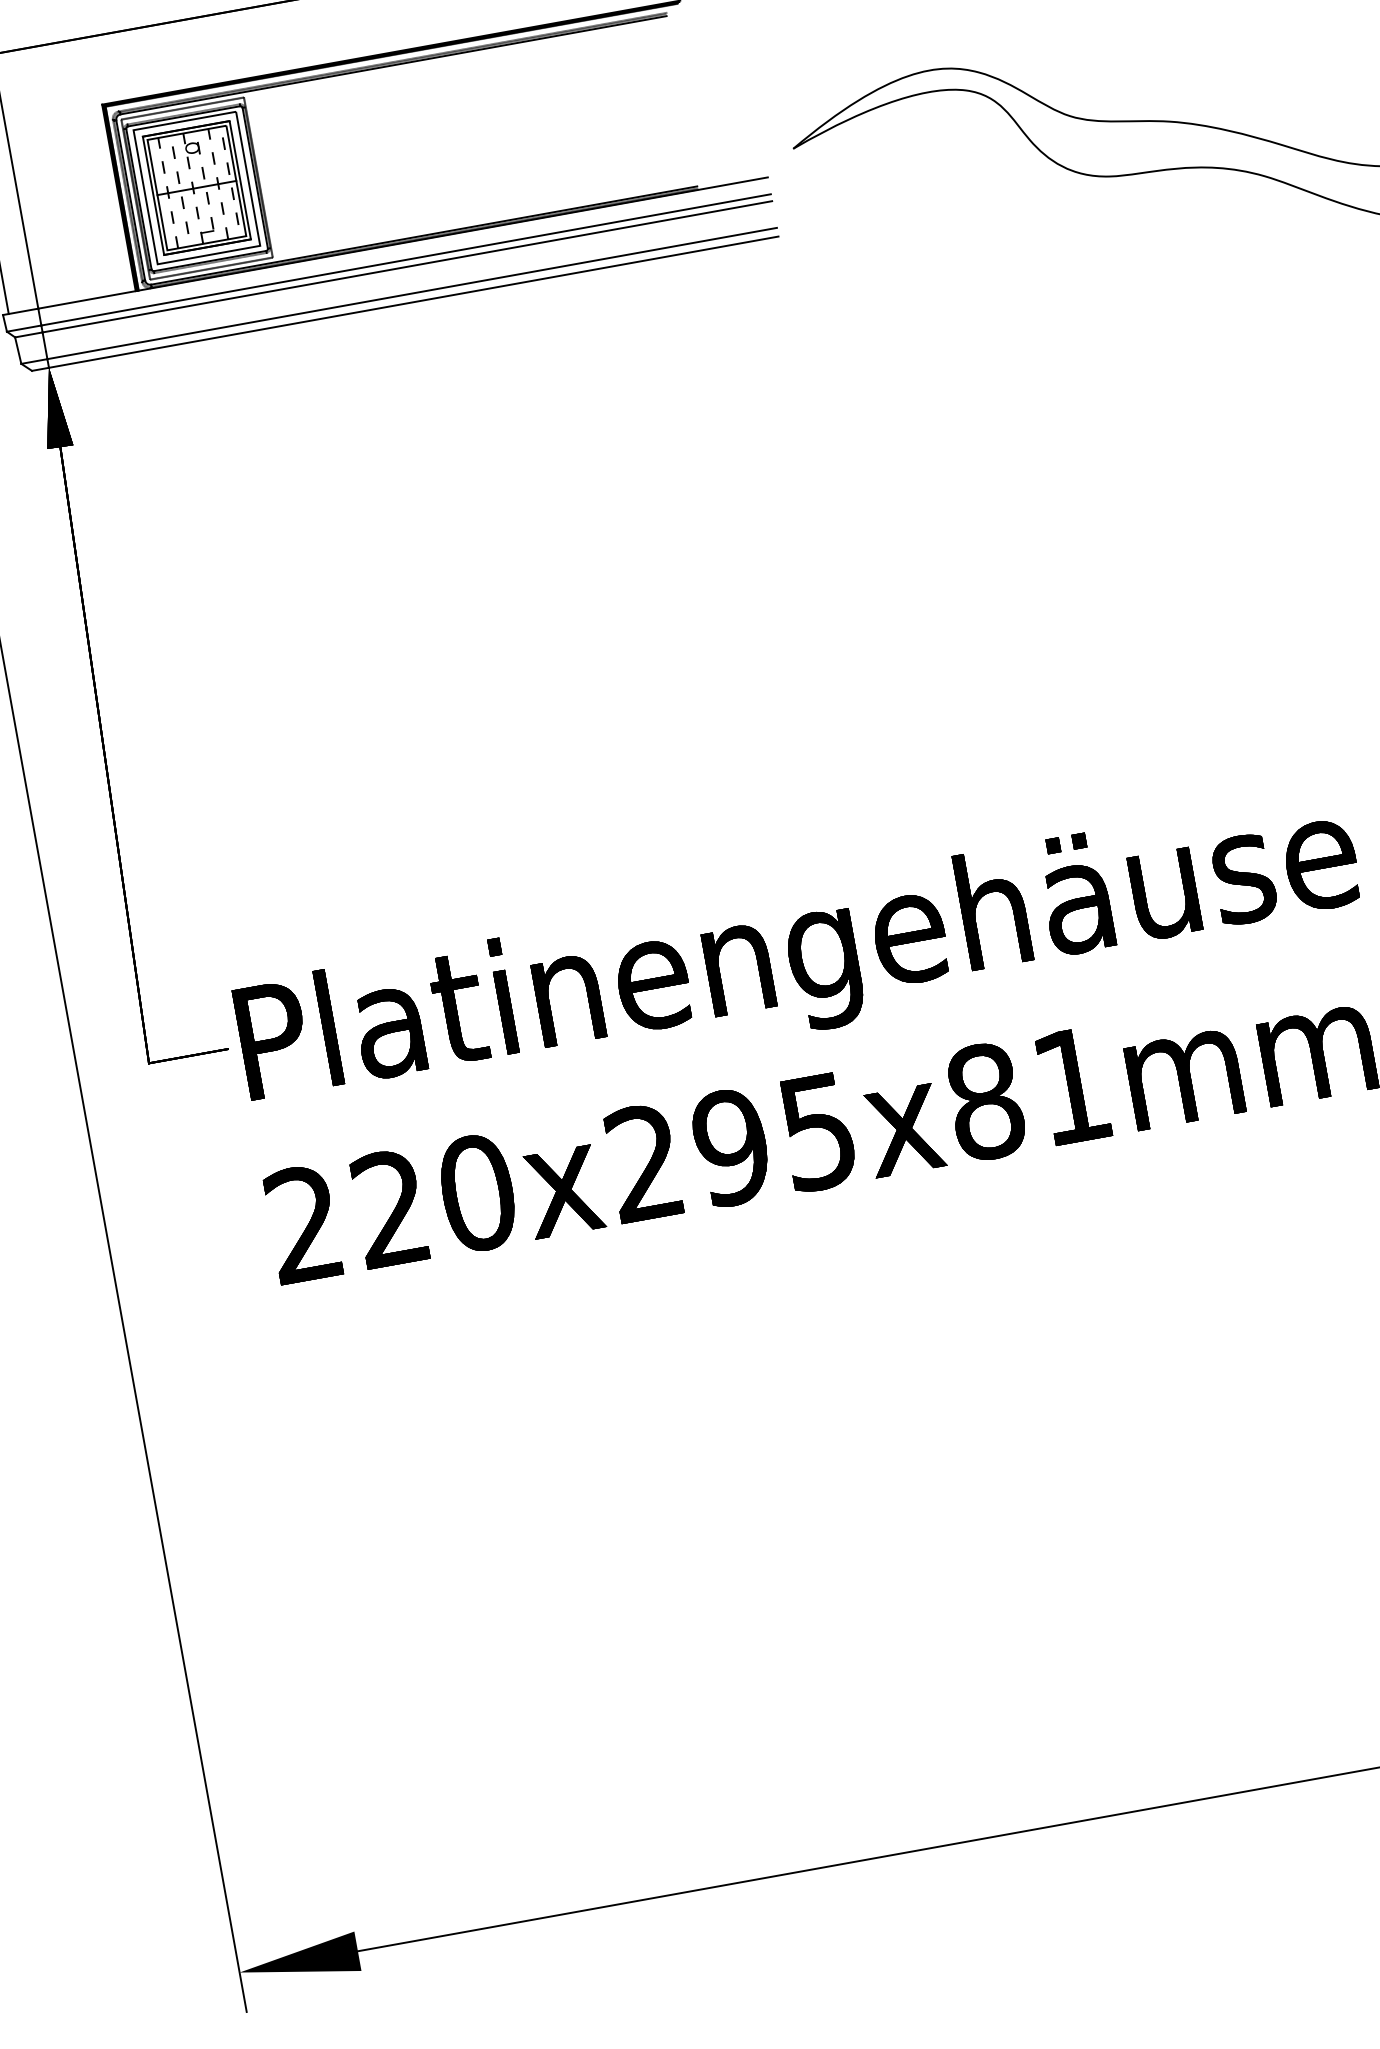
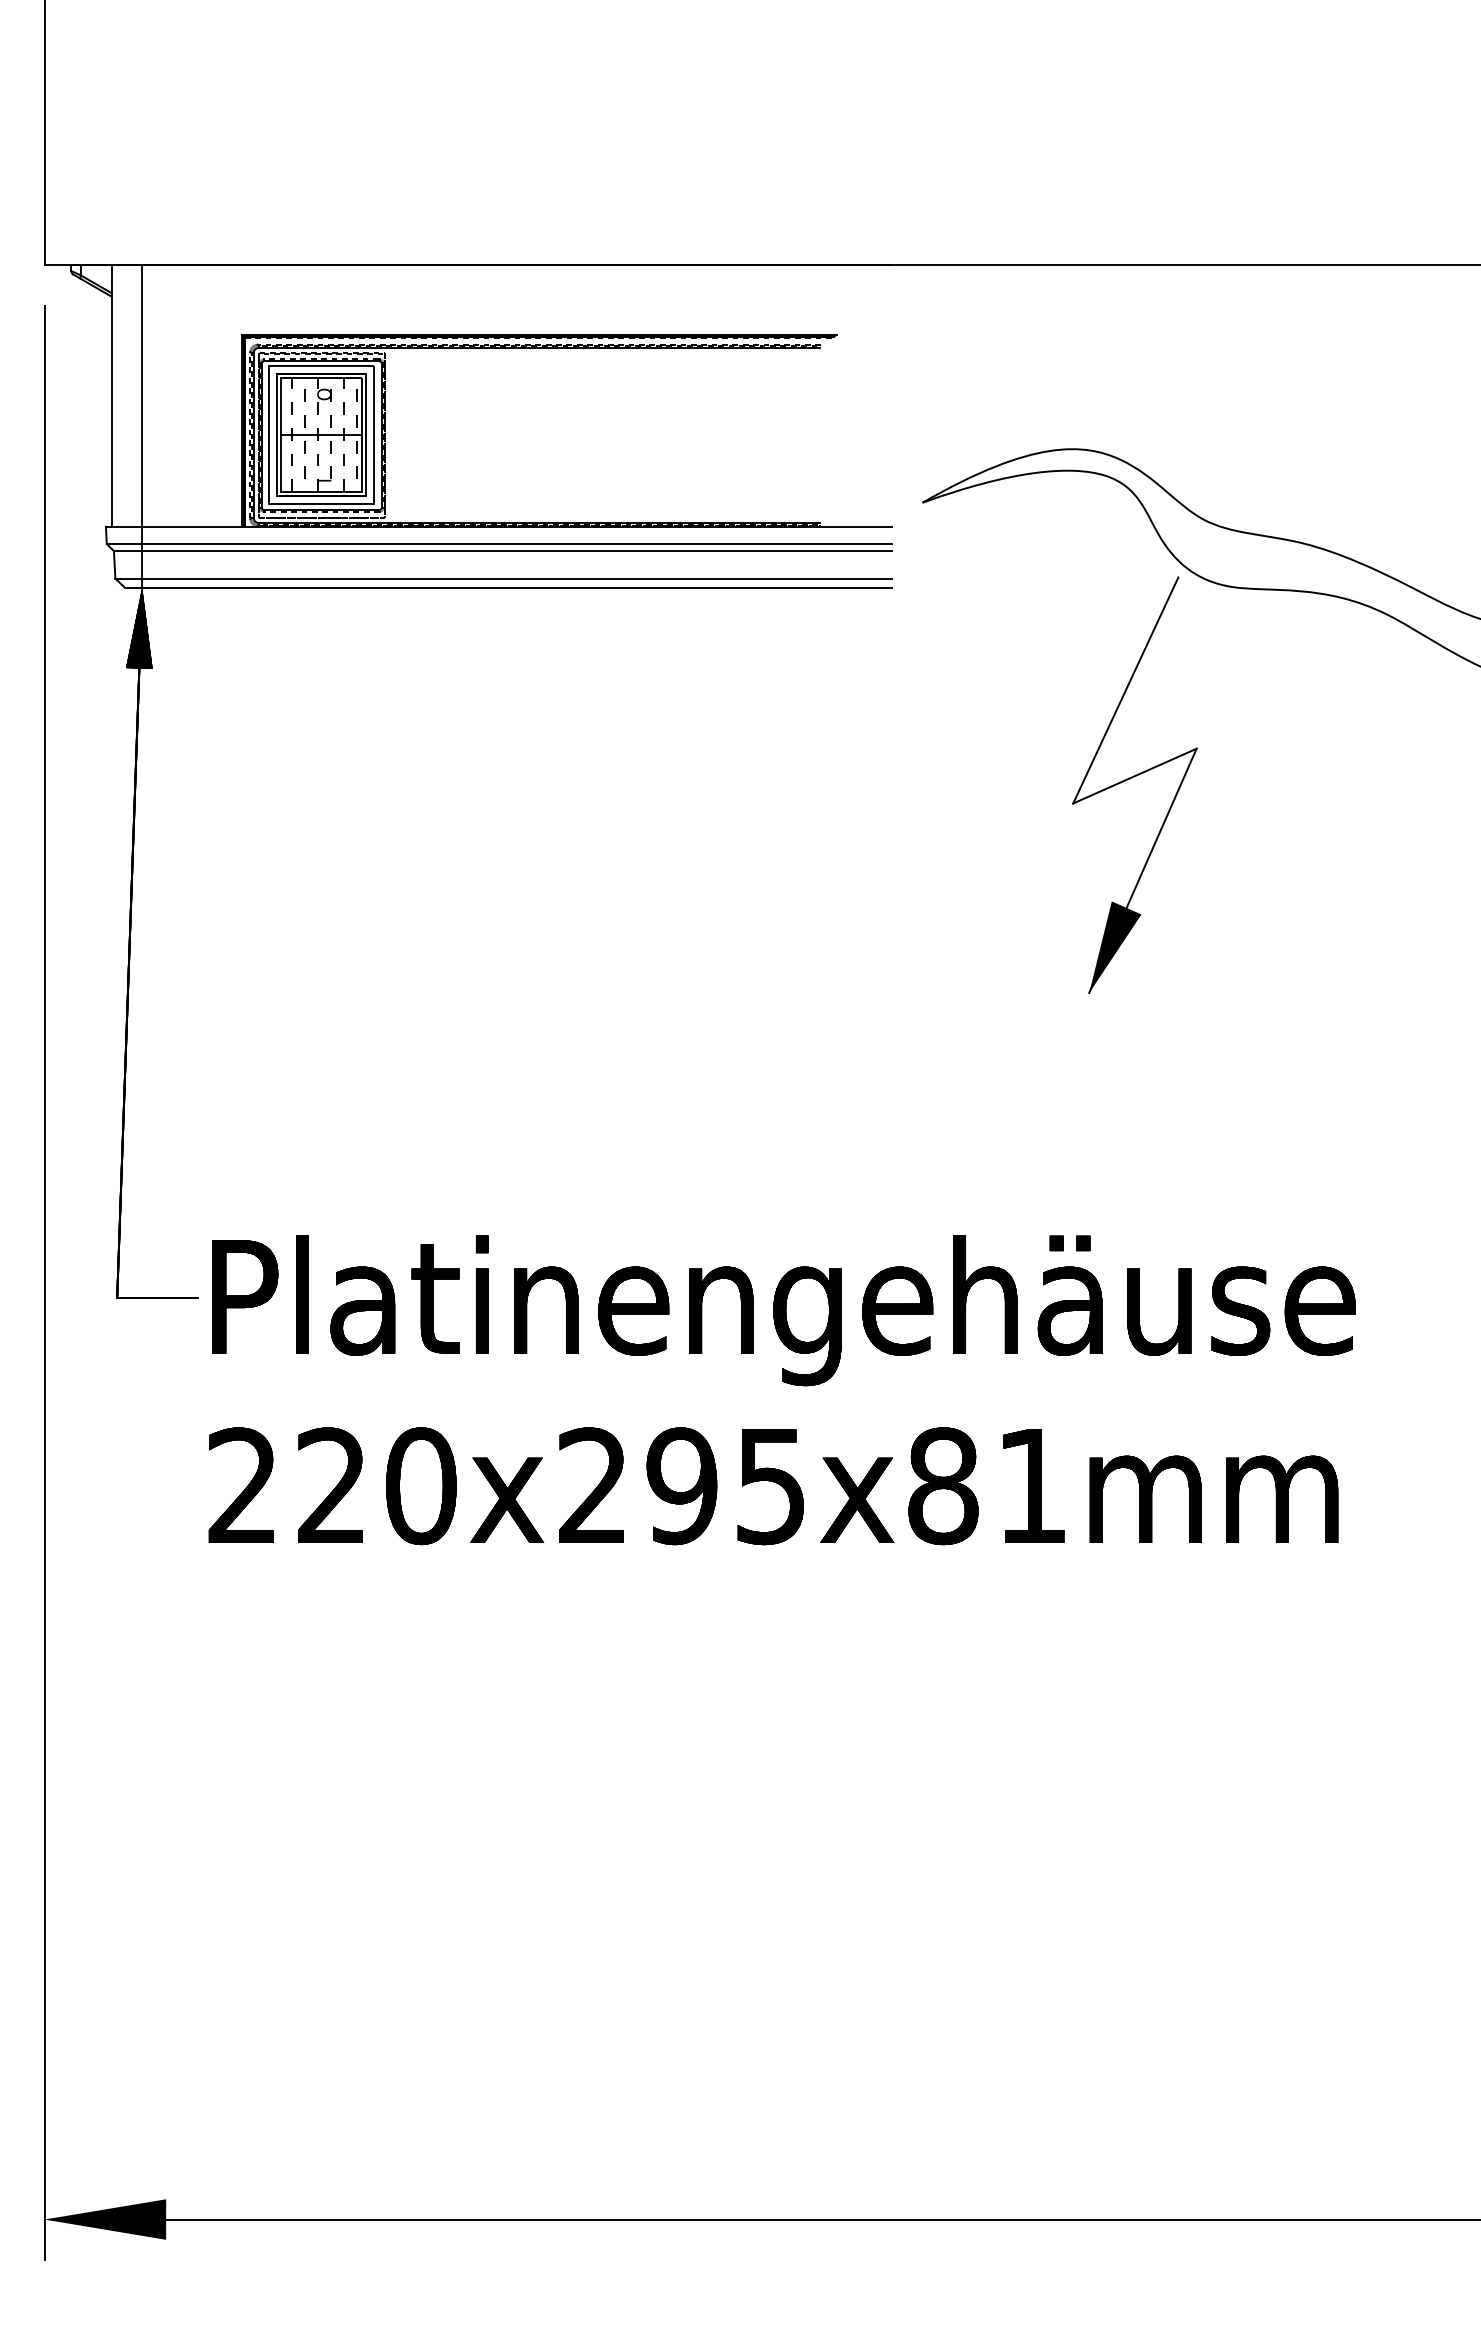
part: (1043, 381) -> (1130, 779), added

